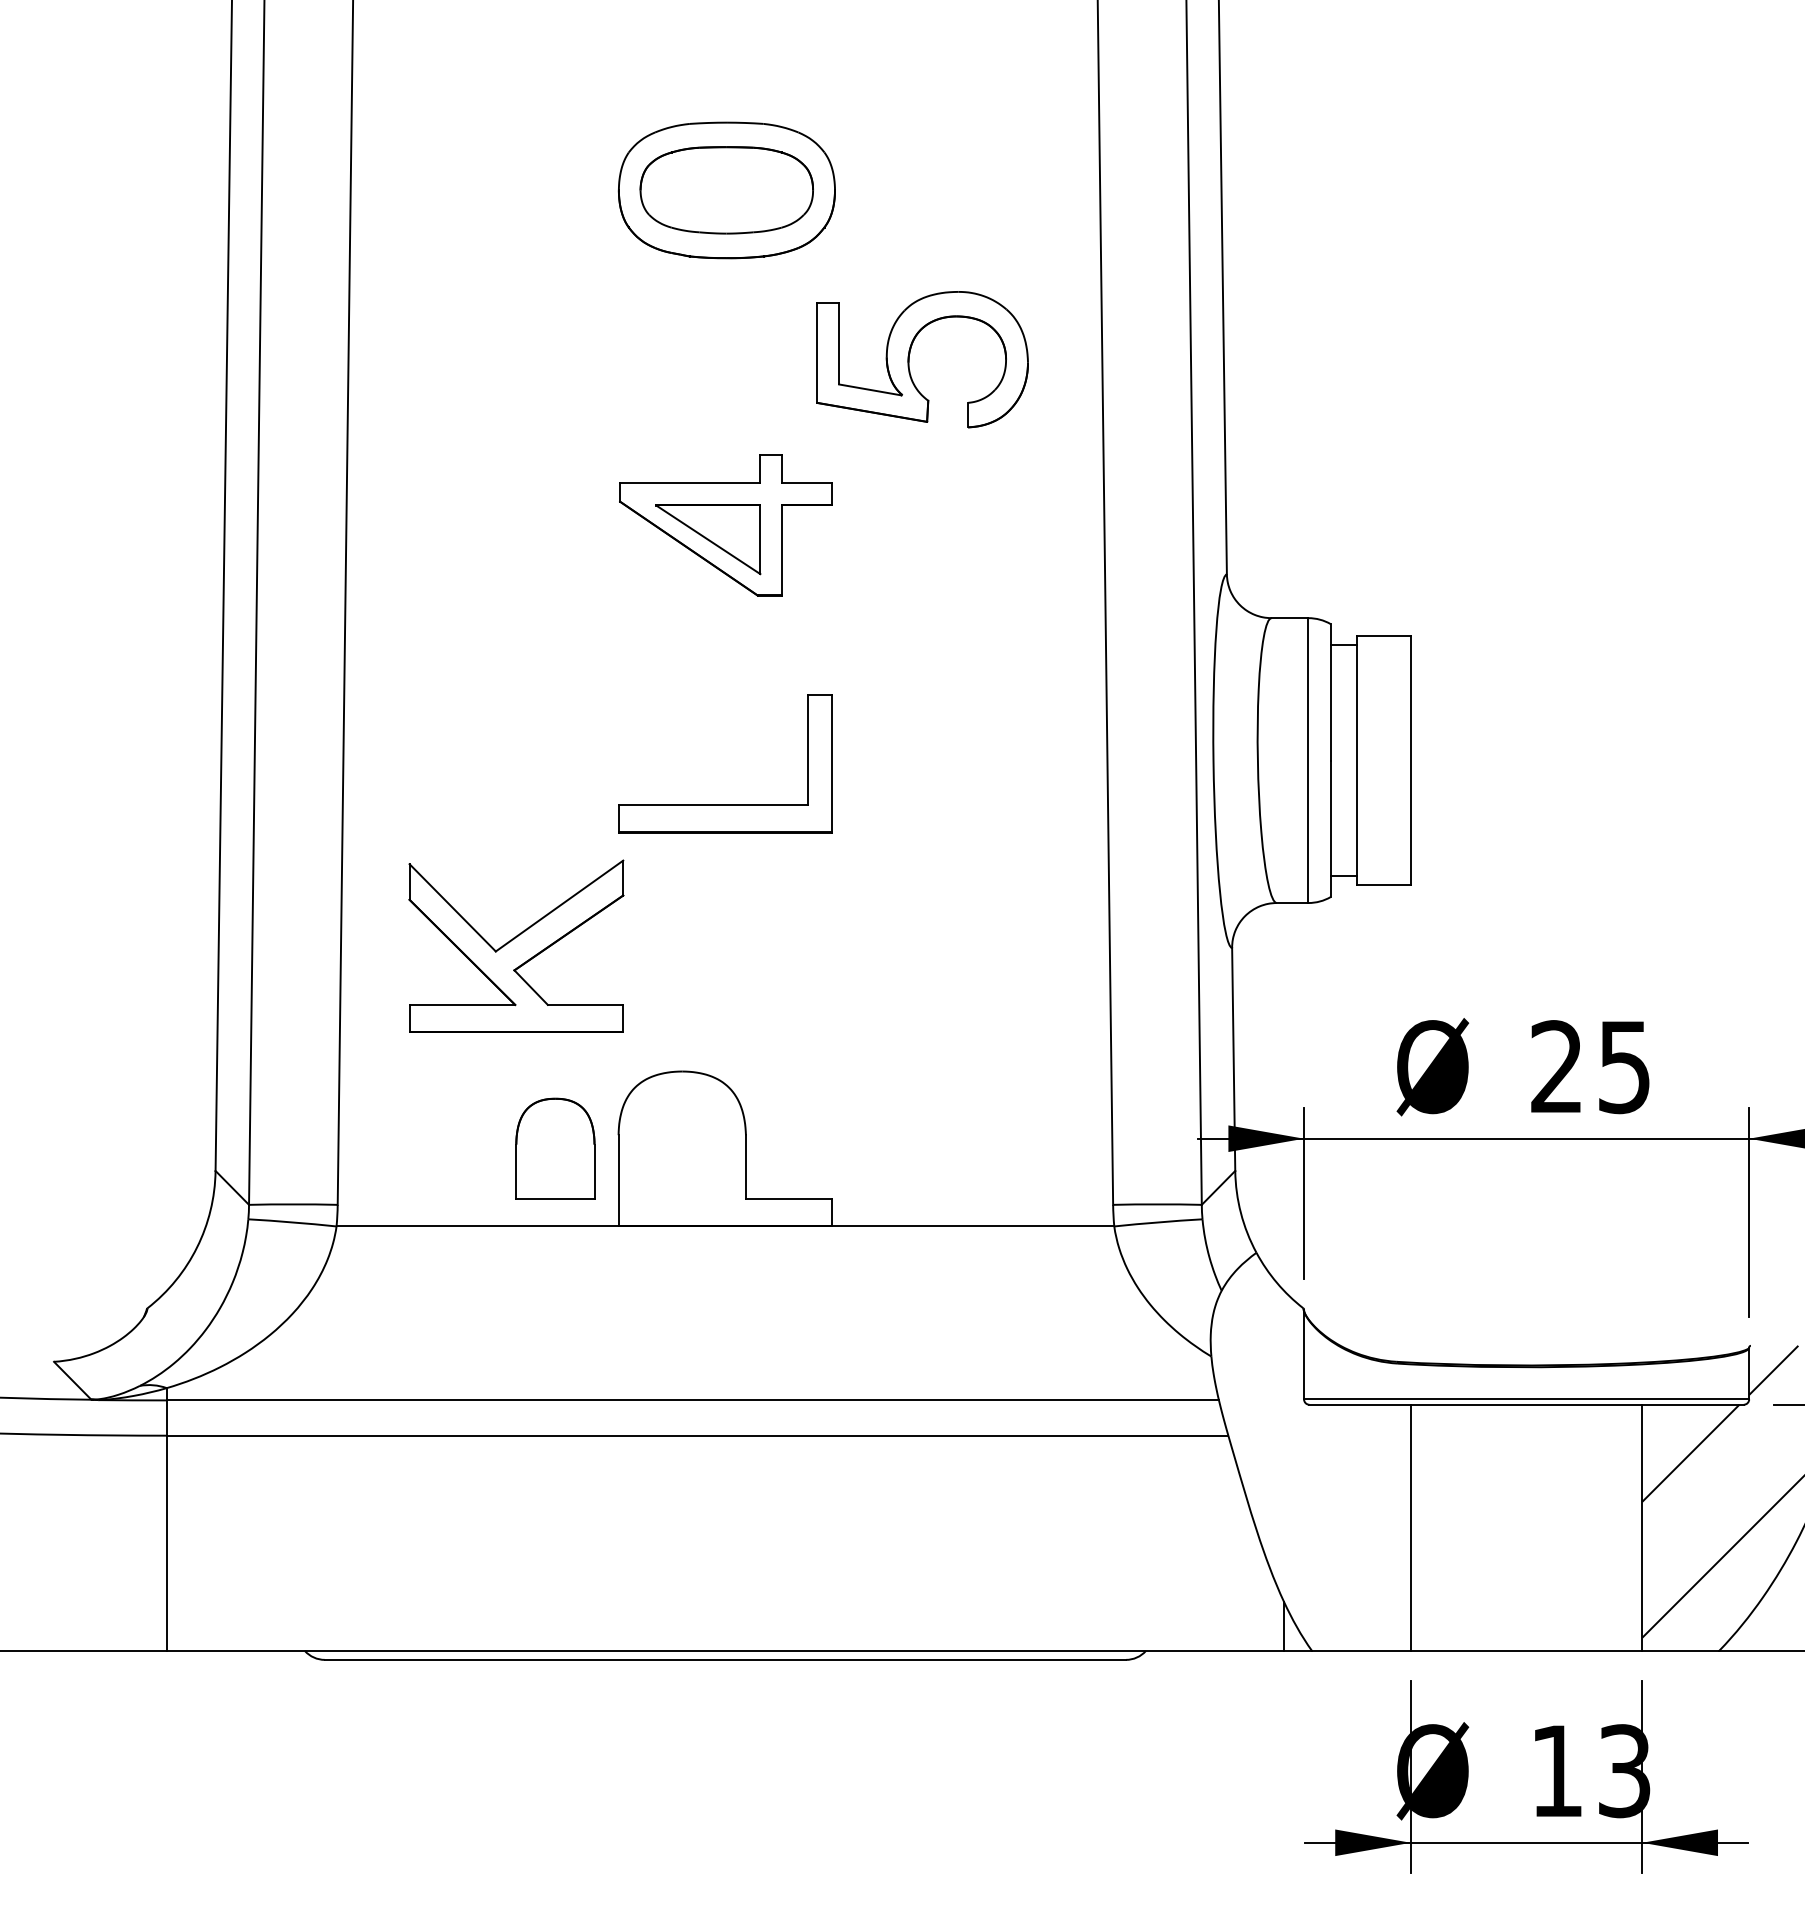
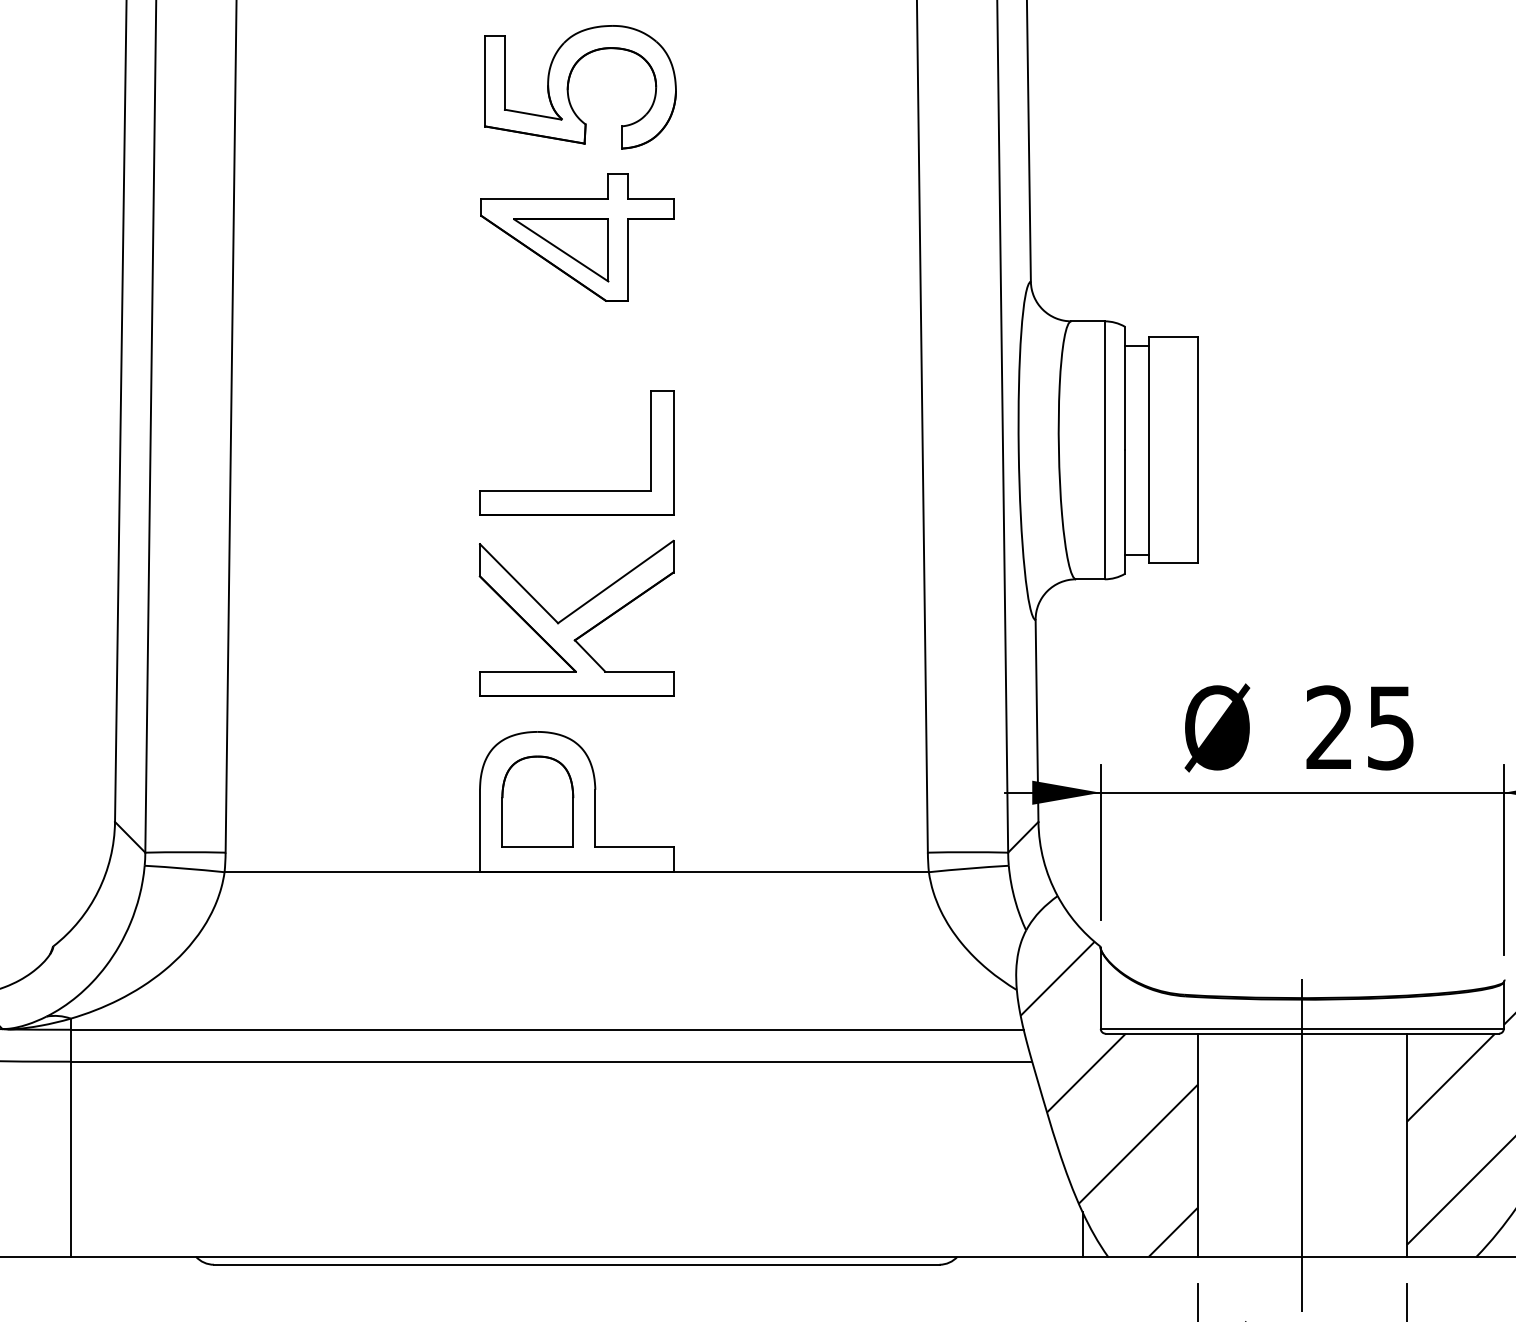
part: (909, 359) -> (568, 87), moved
part: (516, 945) -> (576, 617), moved
part: (555, 1148) -> (537, 801), moved
hatch: (1312, 1476) -> (1108, 1098), added
line: (1526, 1527) -> (1302, 1144), added

